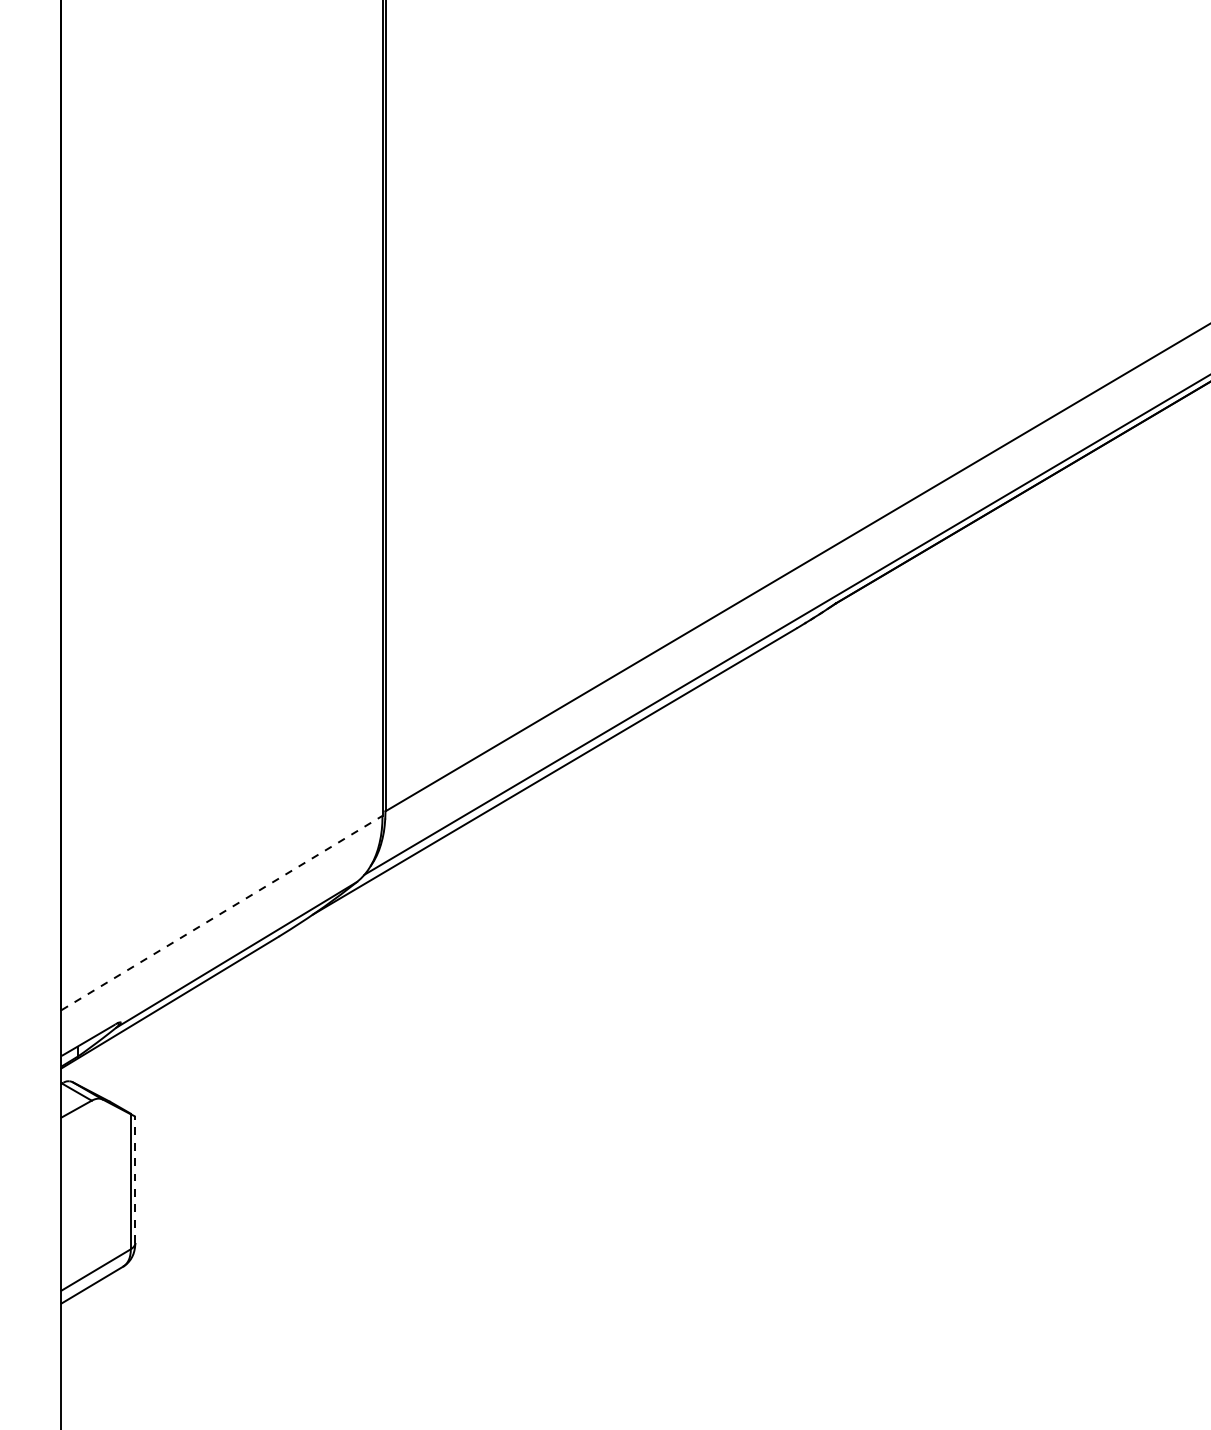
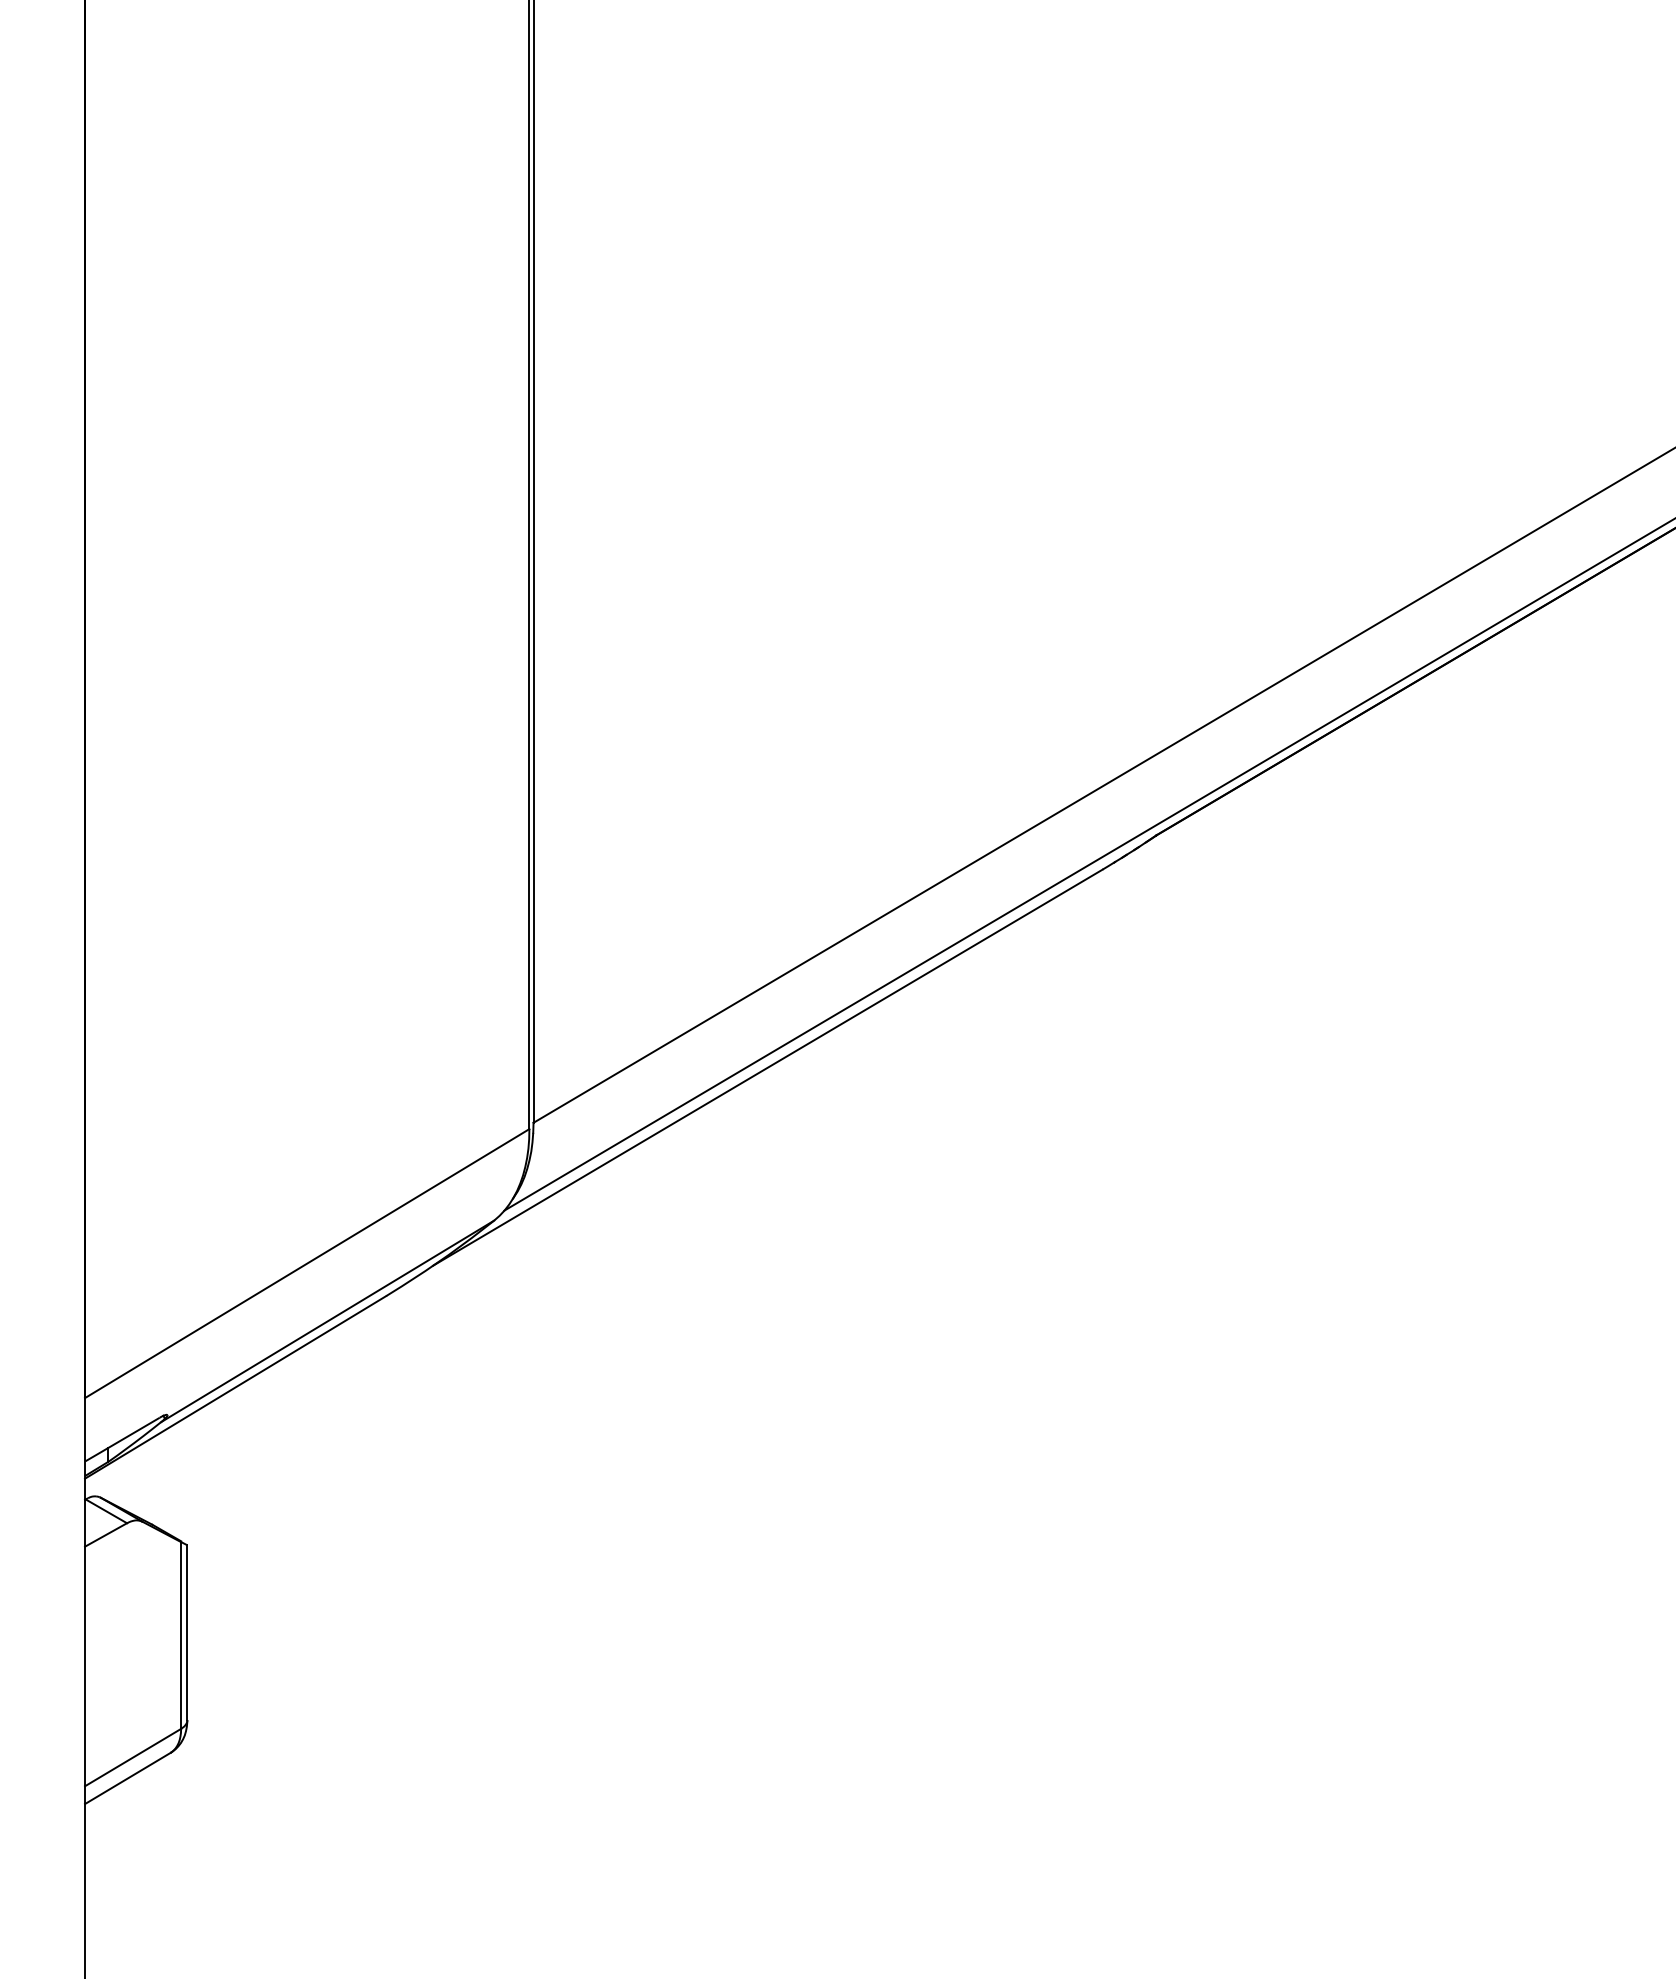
line: (222, 912) -> (307, 1263), dashed -> solid
line: (135, 1179) -> (187, 1632), dashed -> solid

